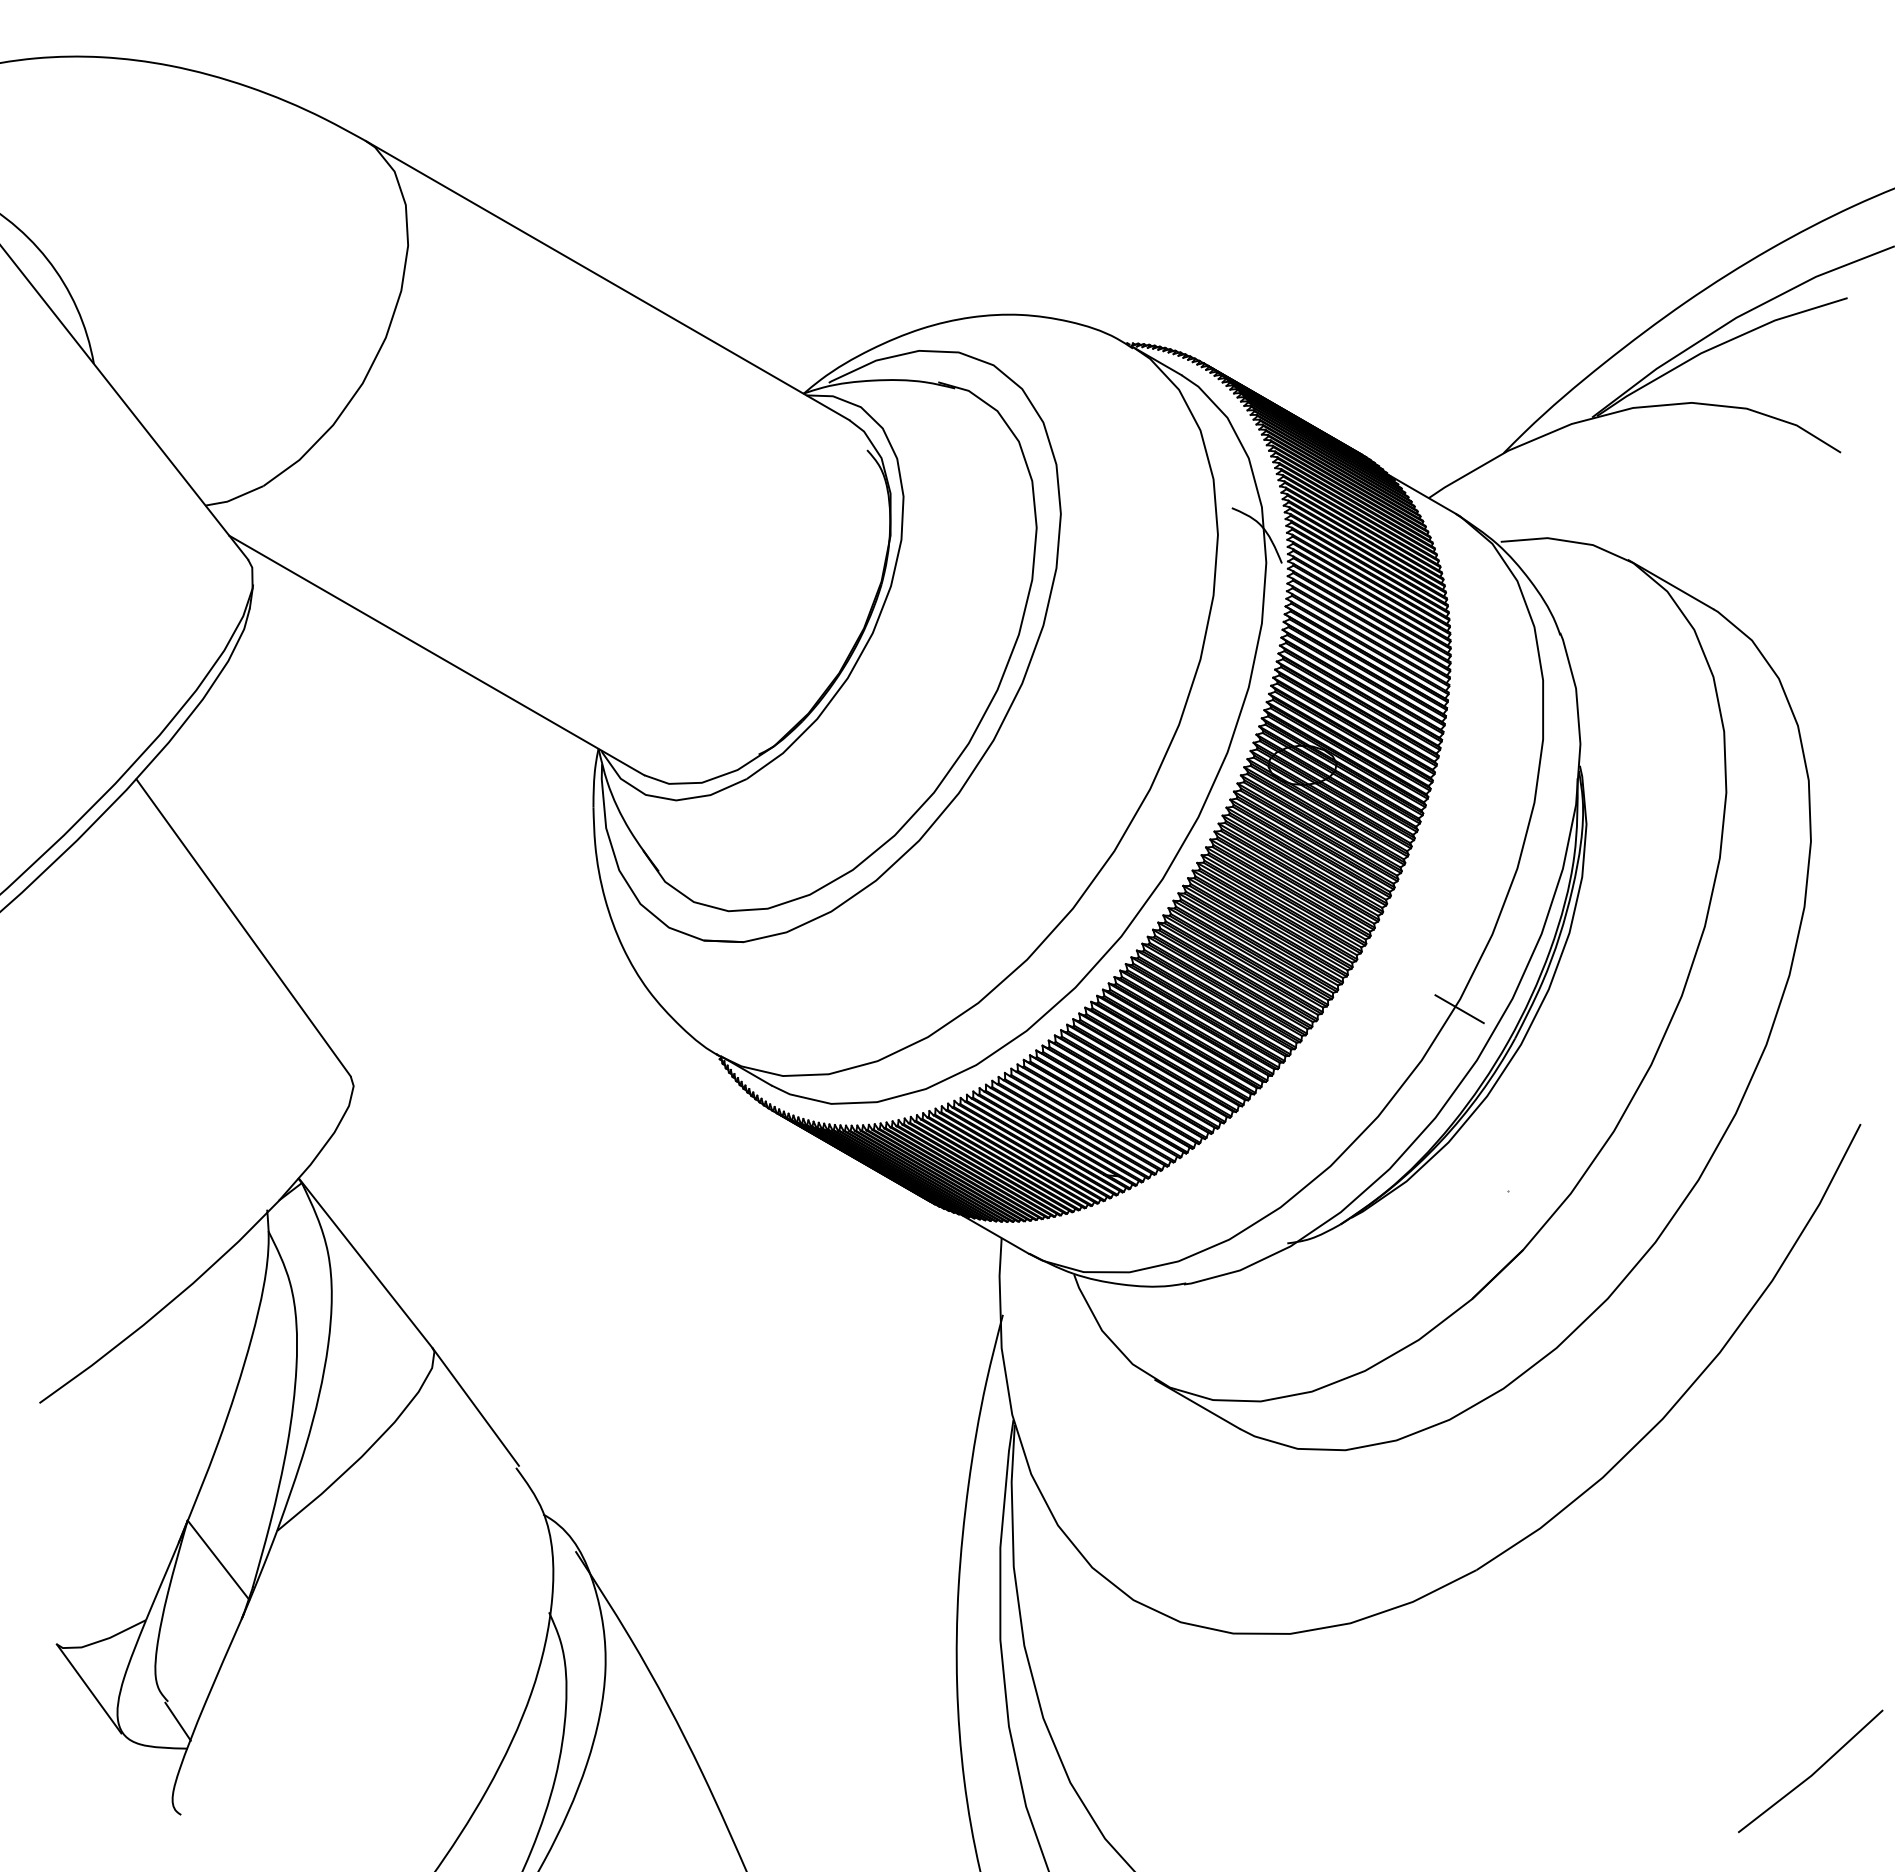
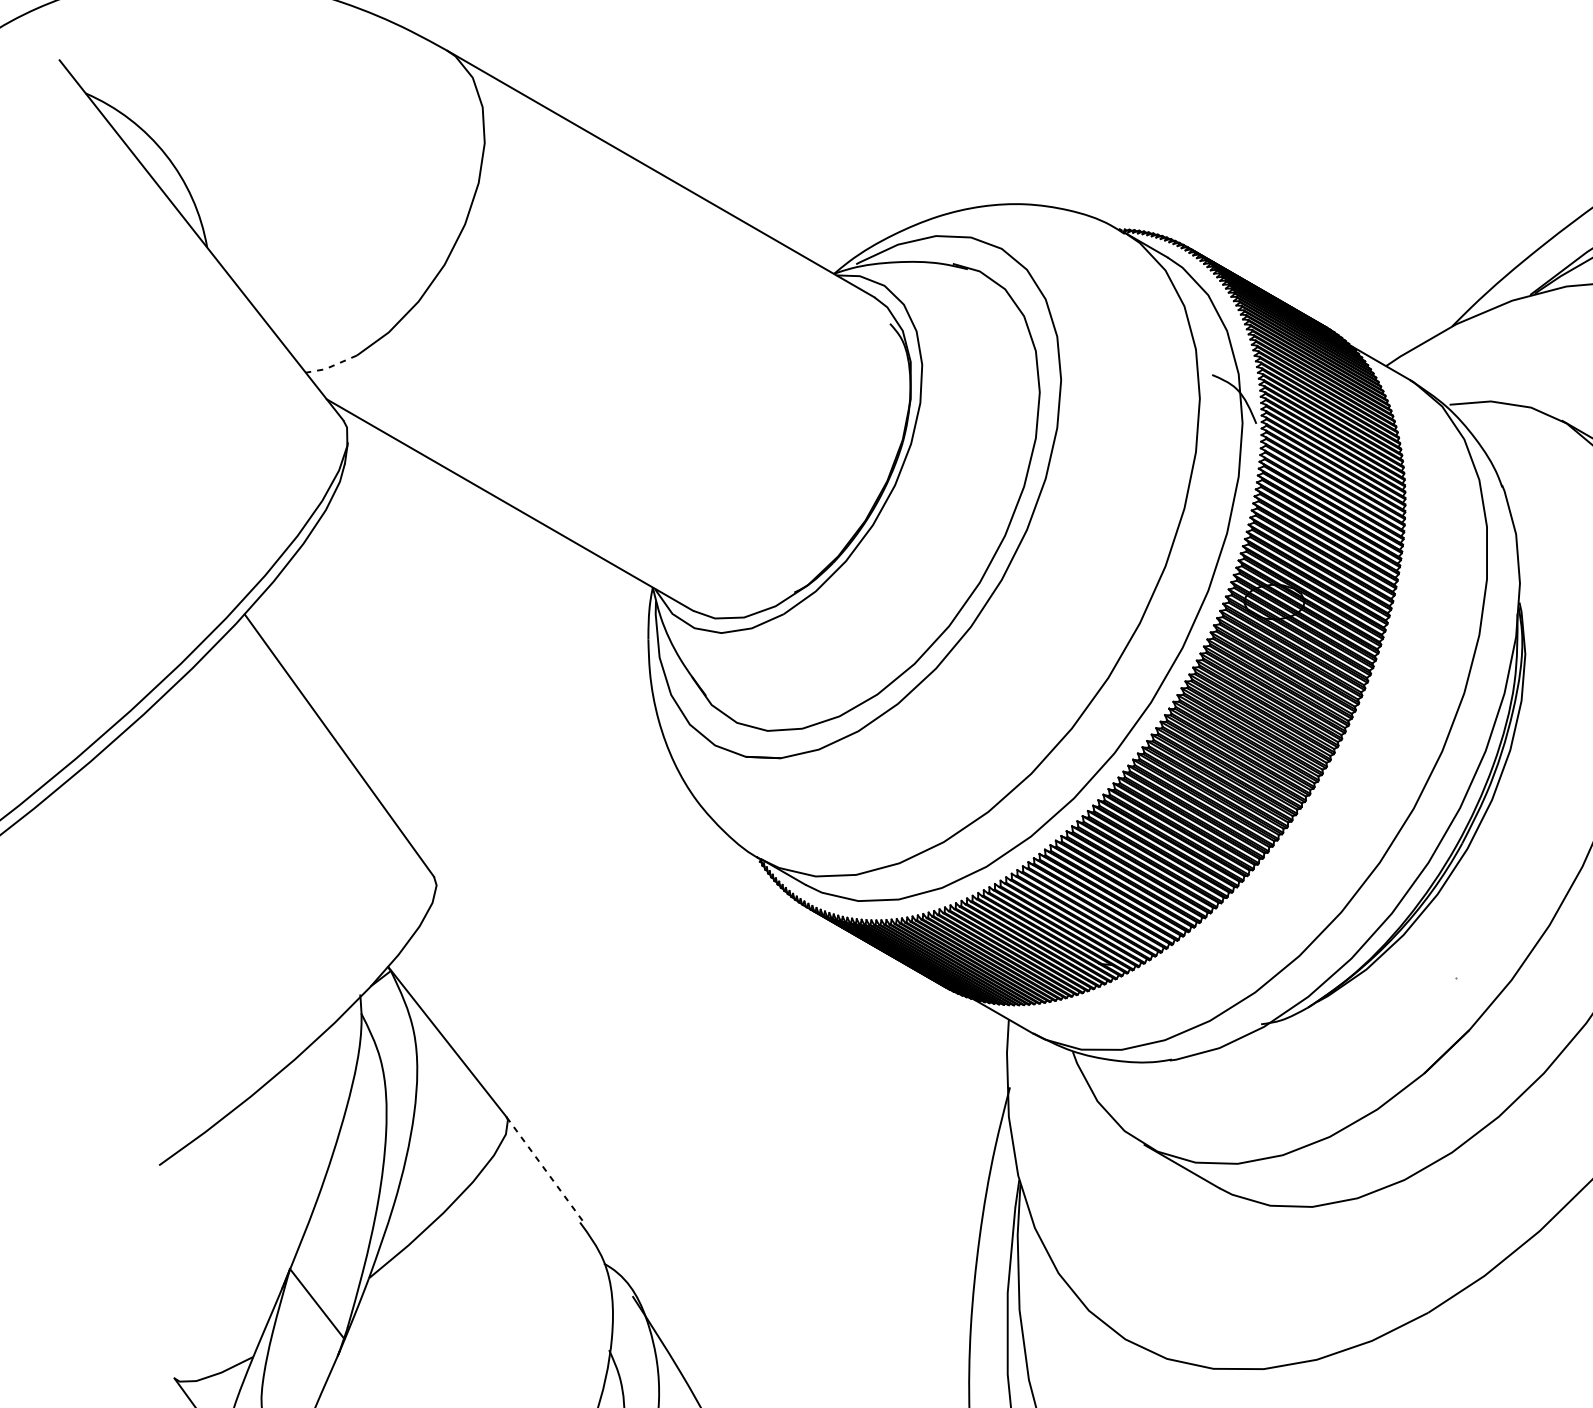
line: (234, 498) -> (331, 366), solid -> dashed
line: (1459, 1009) -> (1413, 817), removed
line: (475, 1407) -> (544, 1169), solid -> dashed

